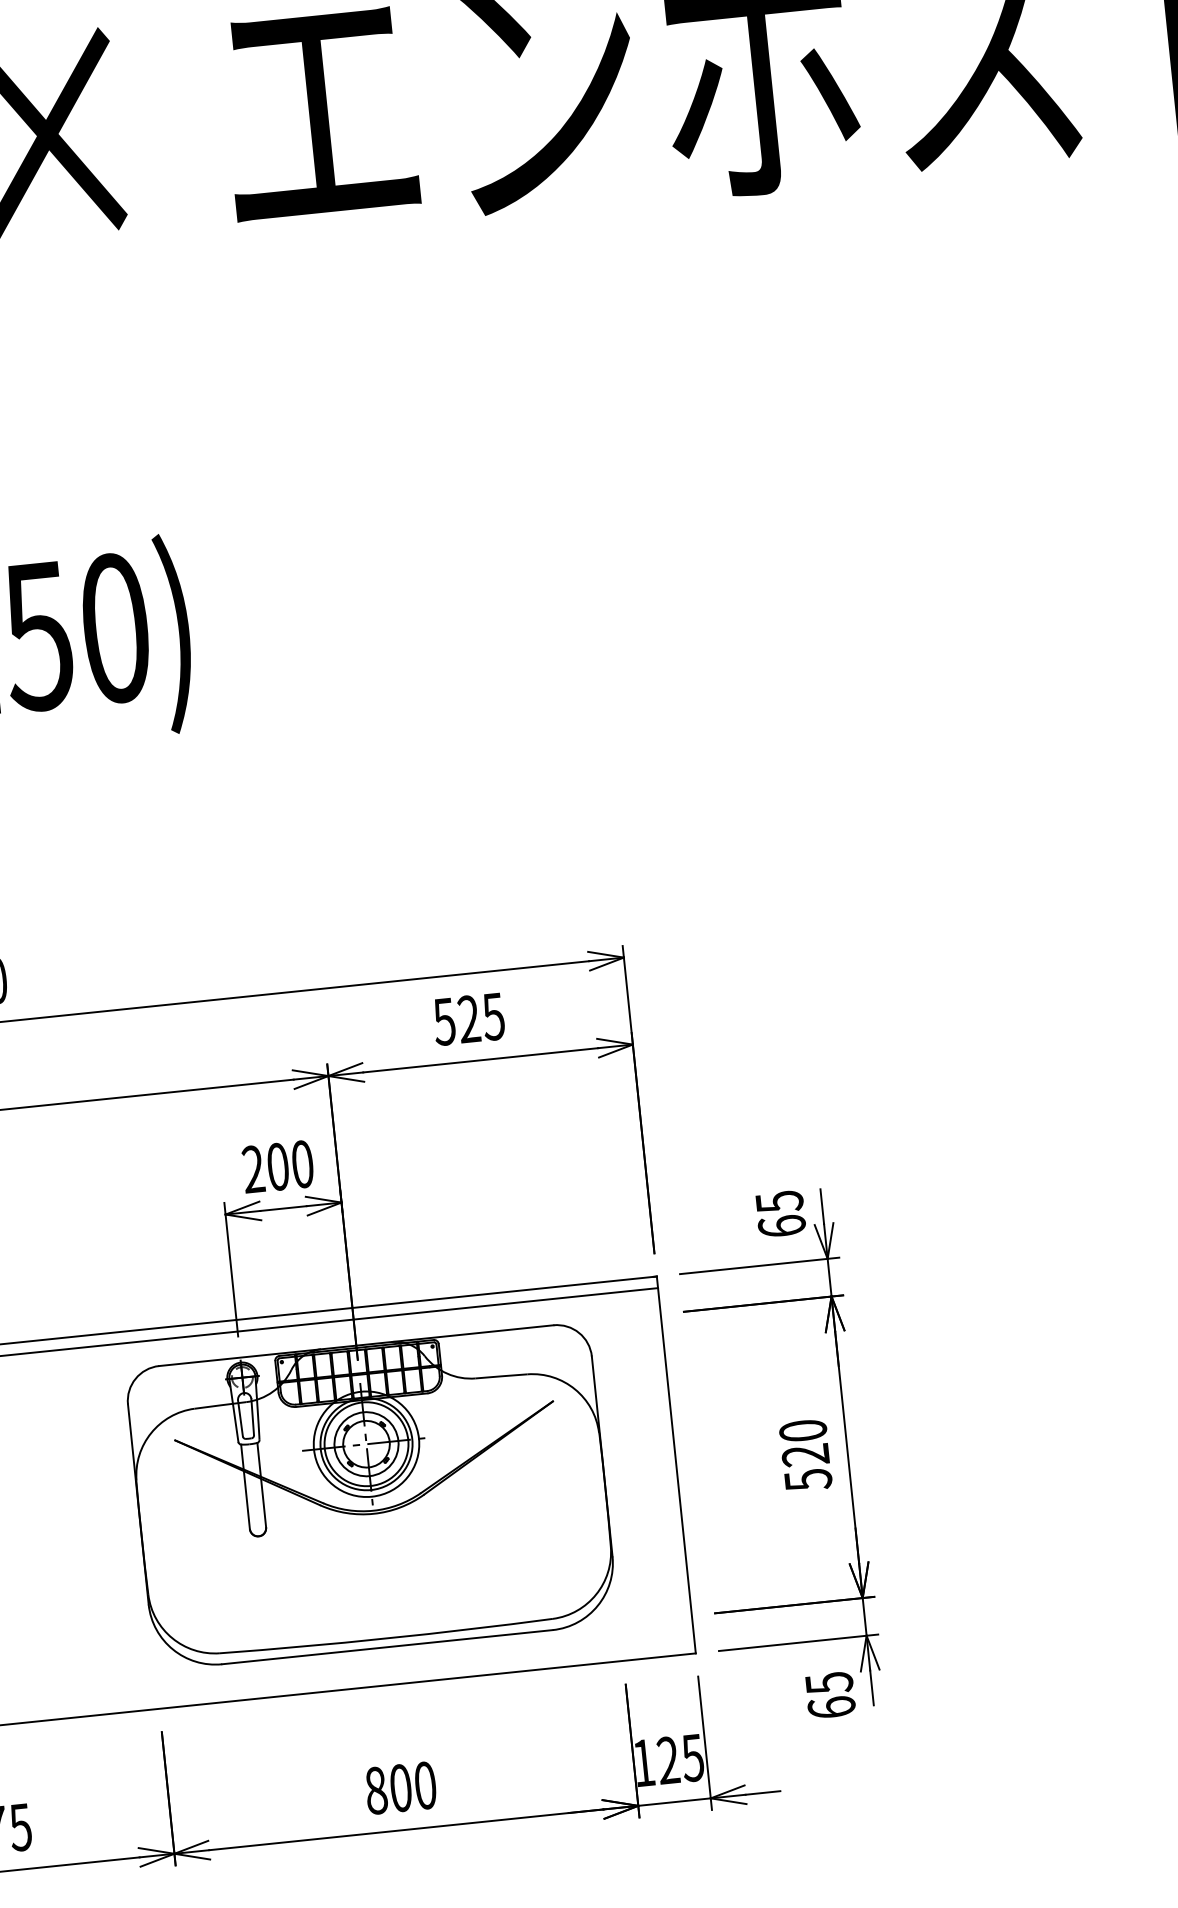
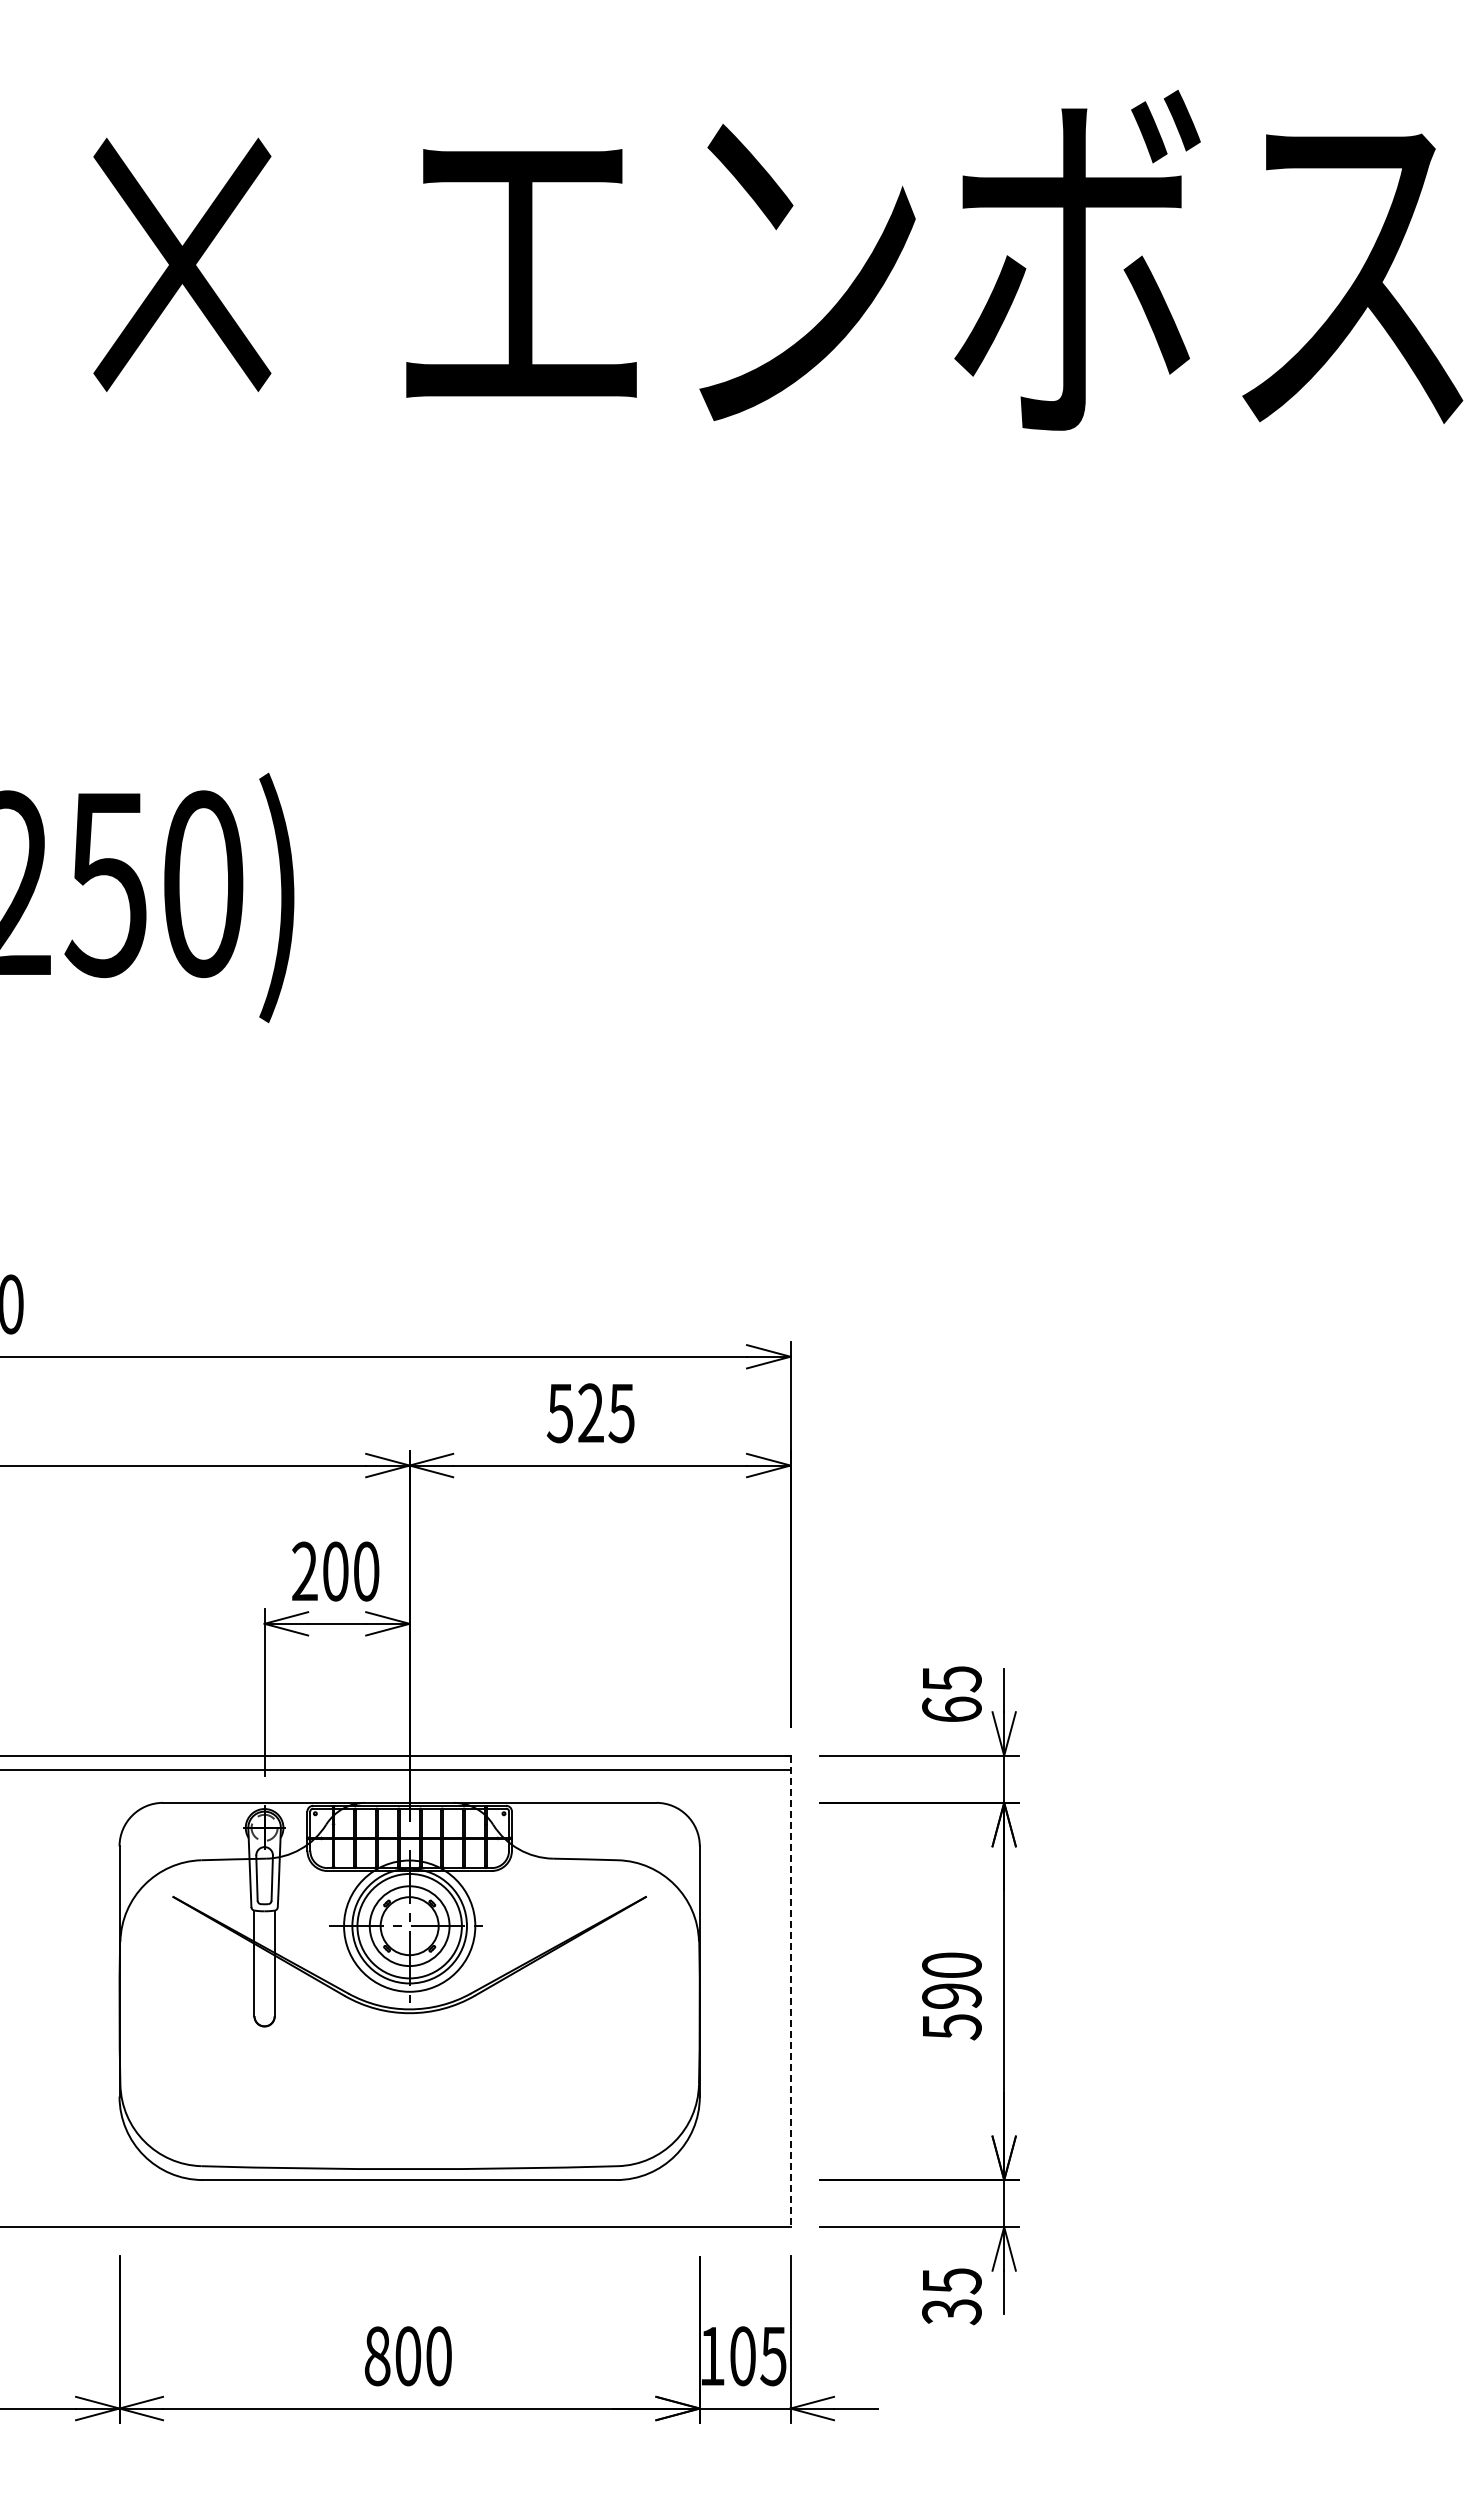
text: (805, 1455) -> (951, 1996), 520 -> 590
line: (676, 1465) -> (790, 1991), solid -> dashed
text: (831, 1707) -> (951, 2311), 65 -> 35
text: (668, 1760) -> (742, 2356), 125 -> 105

